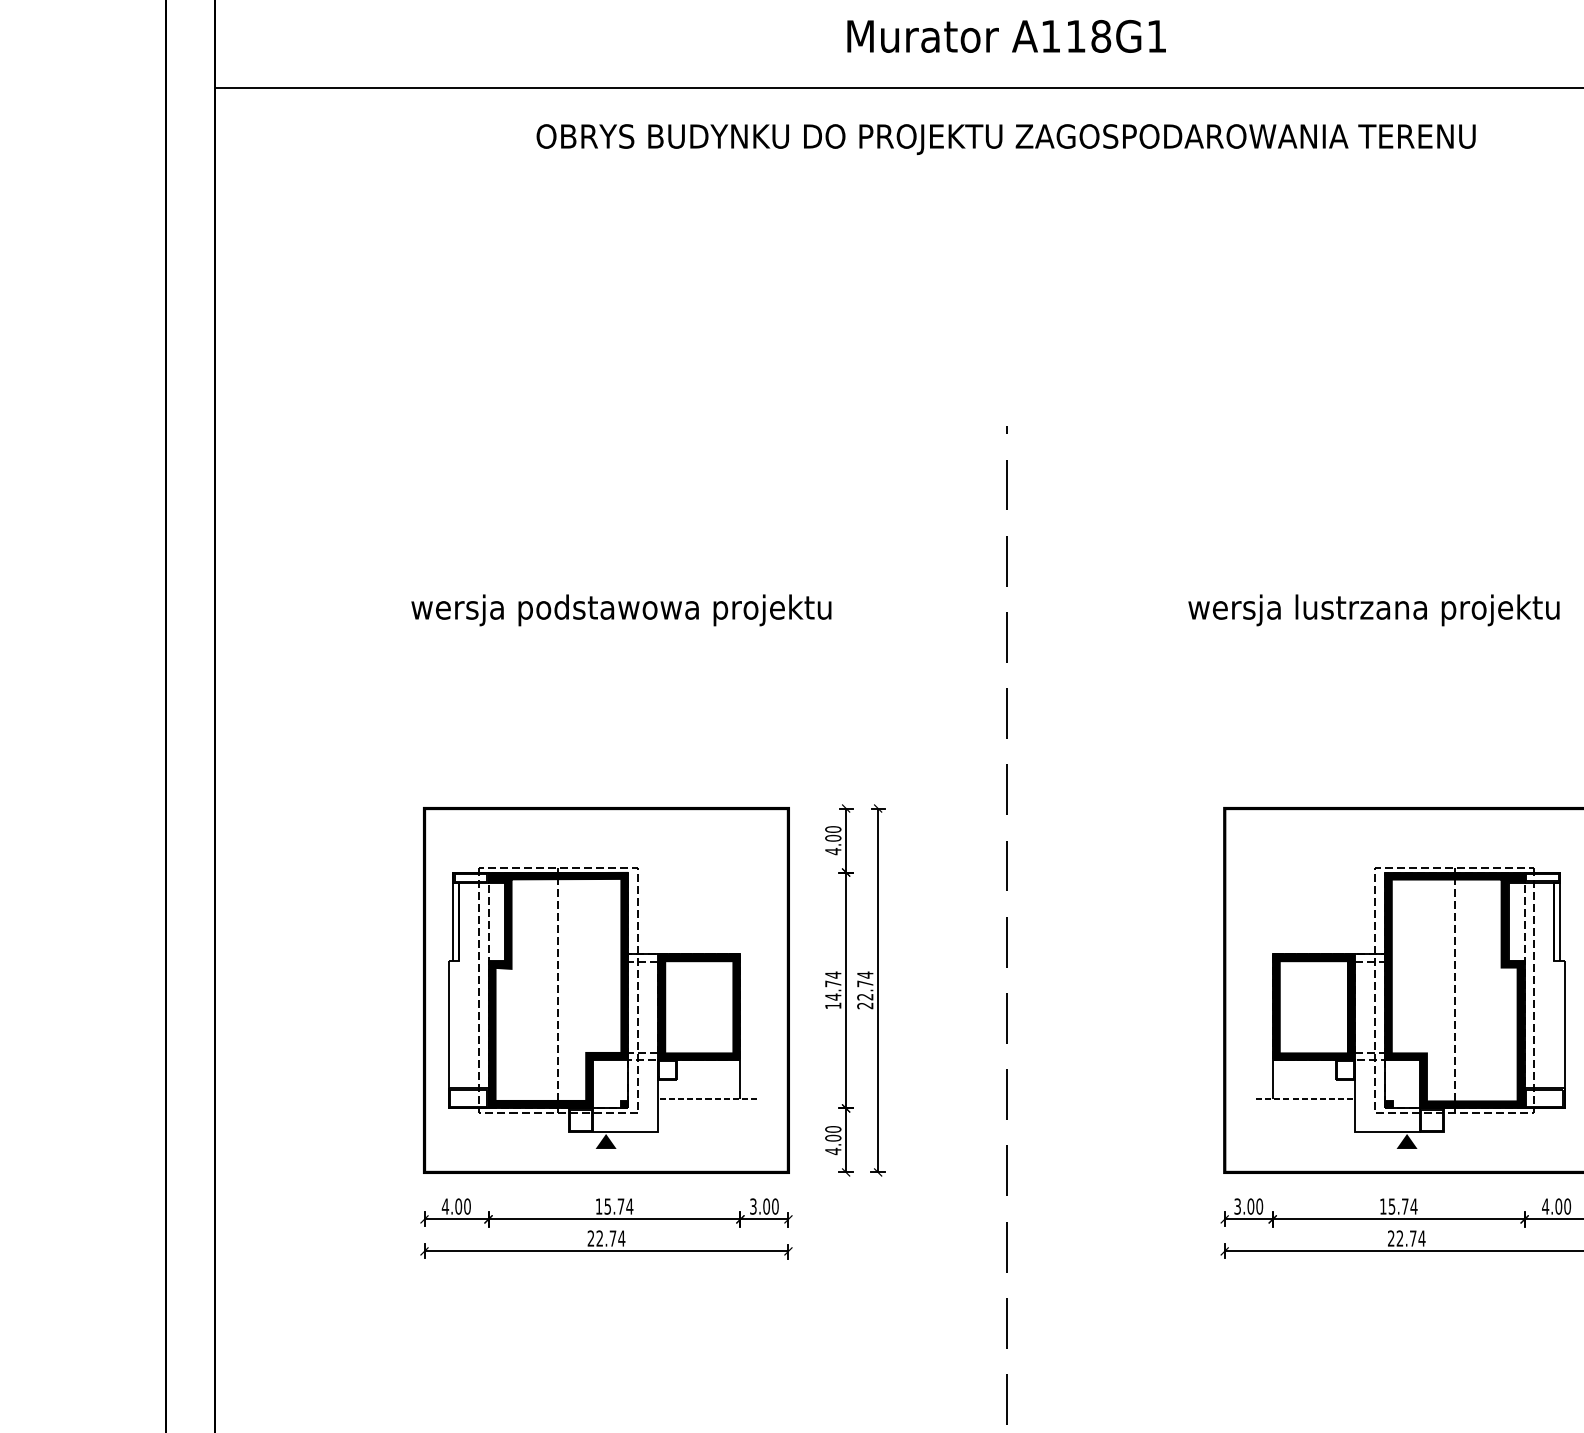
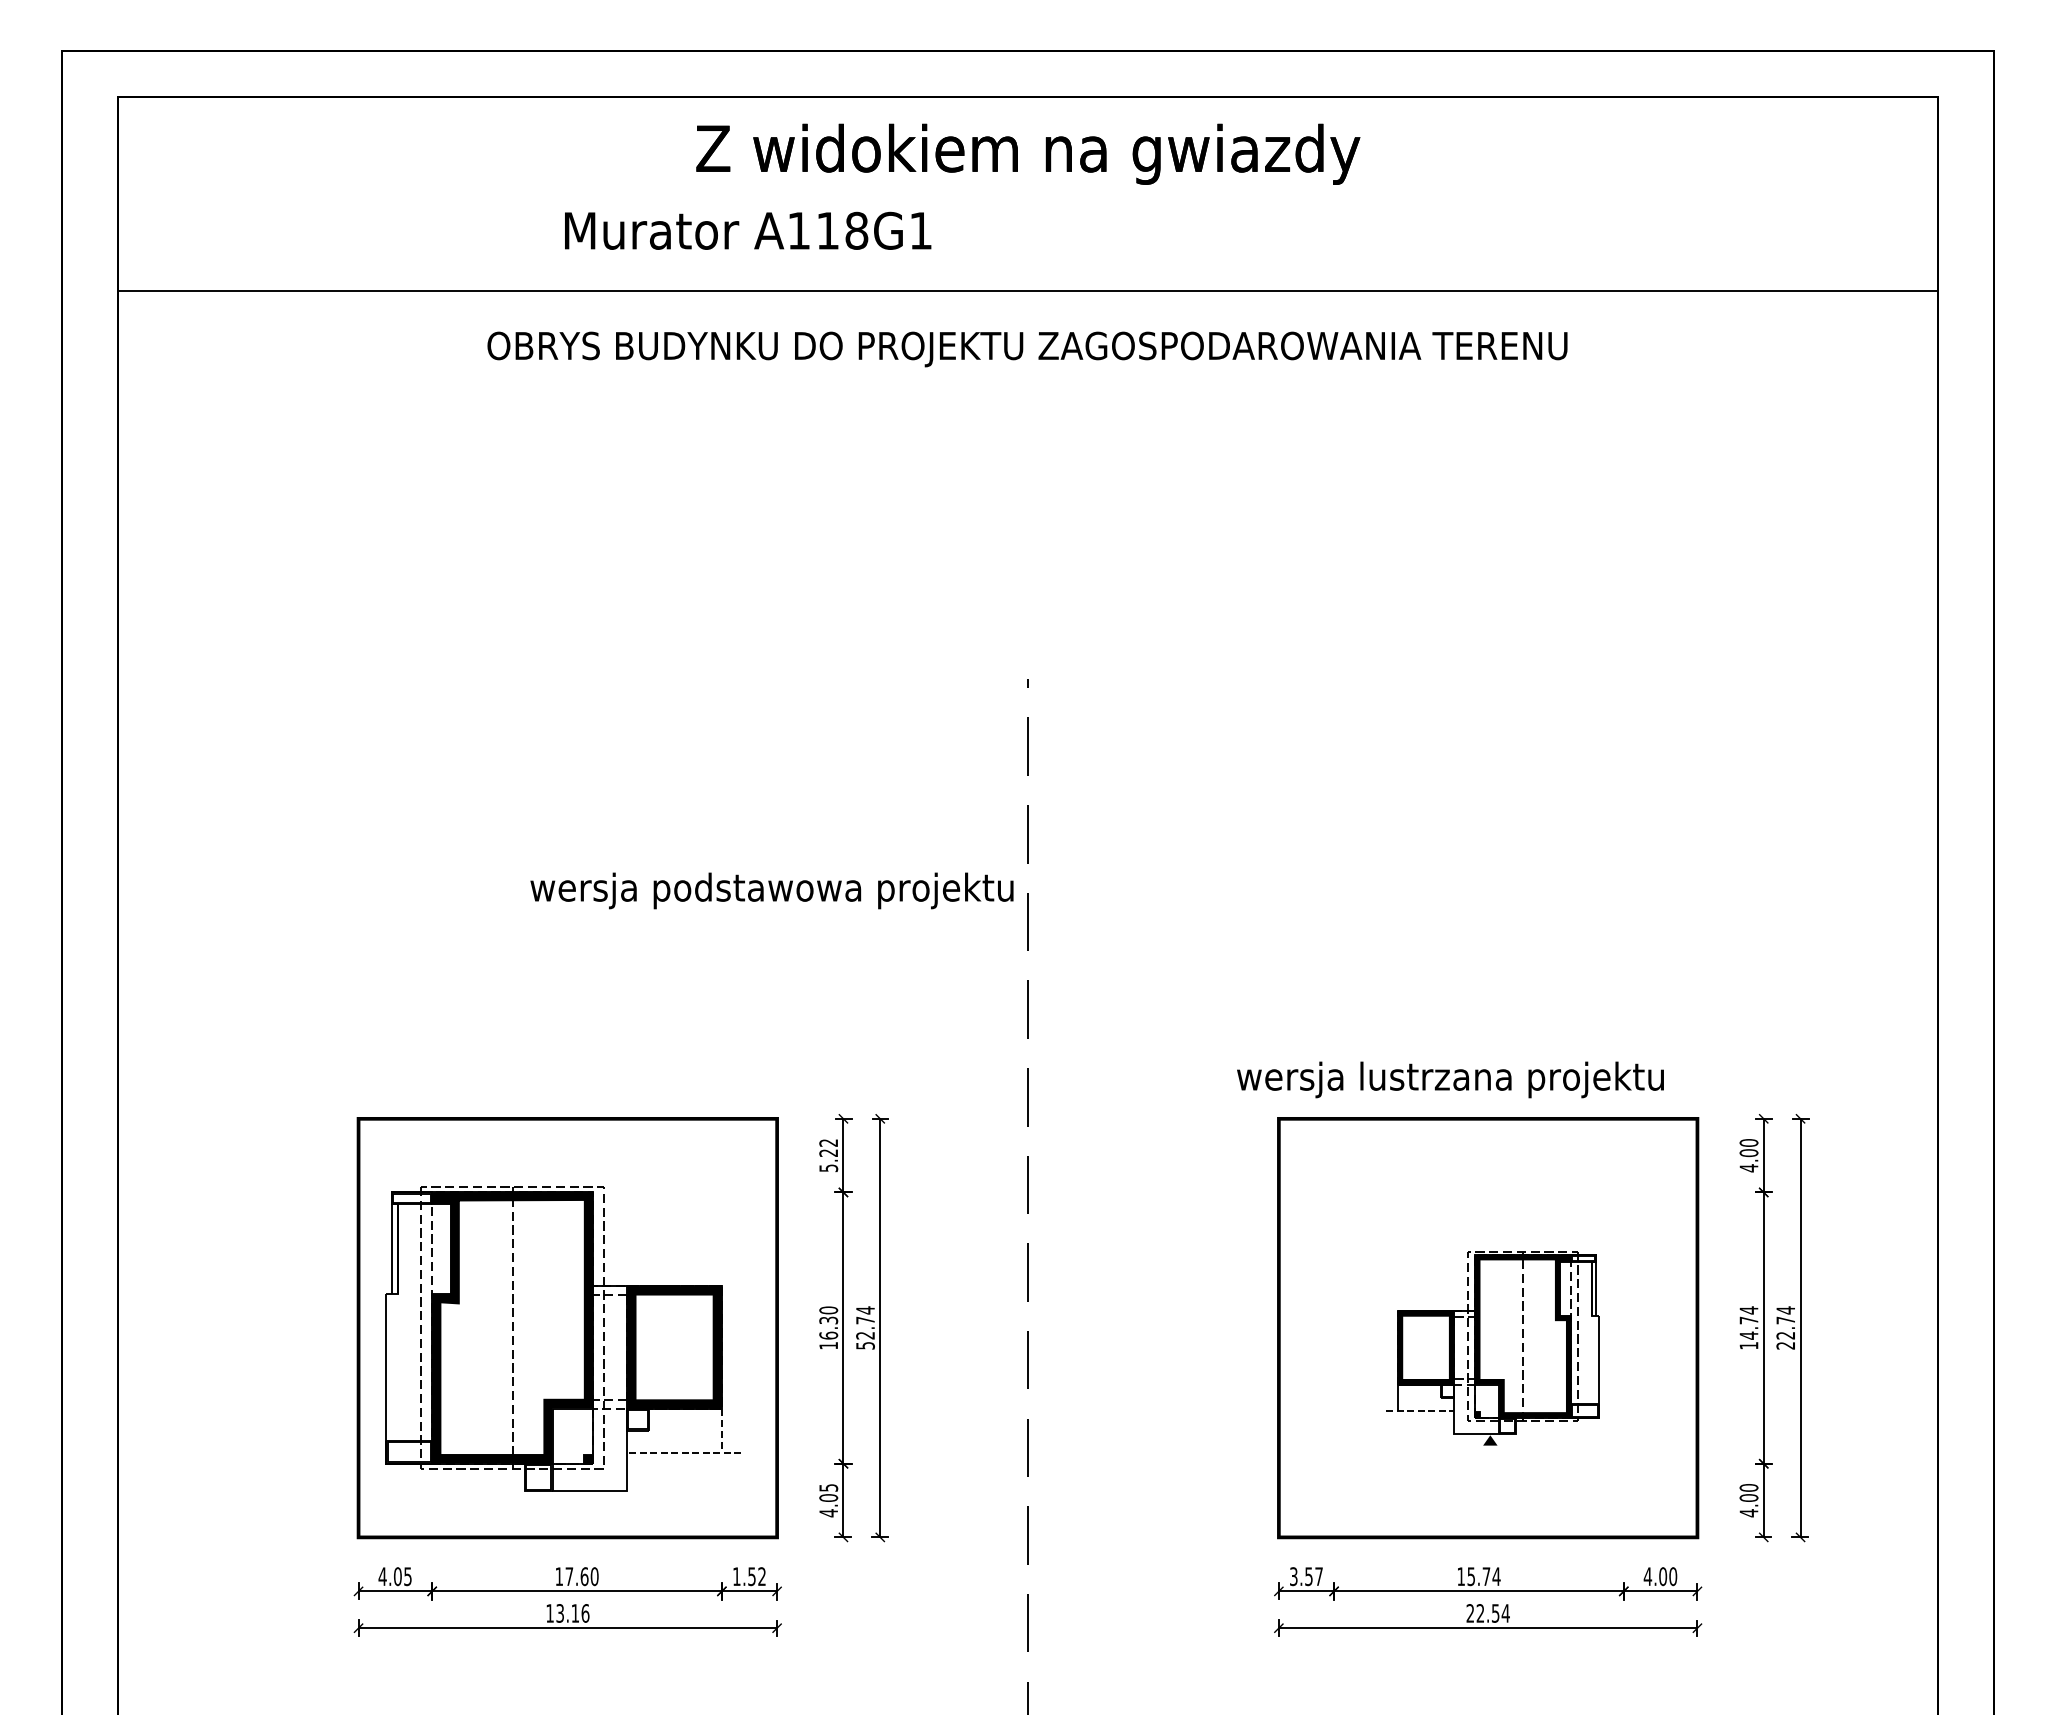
text: (1007, 36) -> (748, 230), moved
text: (620, 609) -> (771, 890), moved
text: (1373, 609) -> (1450, 1079), moved
text: (833, 840) -> (828, 1155), 4.00 -> 5.22
text: (833, 985) -> (828, 1322), 14.74 -> 16.30
text: (865, 1005) -> (865, 1345), 22.74 -> 52.74
part: (1410, 1008) -> (1492, 1348), size x0.6
line: (740, 1080) -> (721, 1431), solid -> dashed
text: (833, 1129) -> (828, 1487), 4.00 -> 4.05
fill: (606, 1141) -> (567, 1501), removed
text: (467, 1206) -> (407, 1576), 4.00 -> 4.05
text: (618, 1206) -> (581, 1576), 15.74 -> 17.60
text: (764, 1206) -> (749, 1576), 3.00 -> 1.52
text: (1255, 1206) -> (1314, 1576), 3.00 -> 3.57
text: (606, 1238) -> (567, 1613), 22.74 -> 13.16
text: (1413, 1238) -> (1495, 1613), 22.74 -> 22.54

